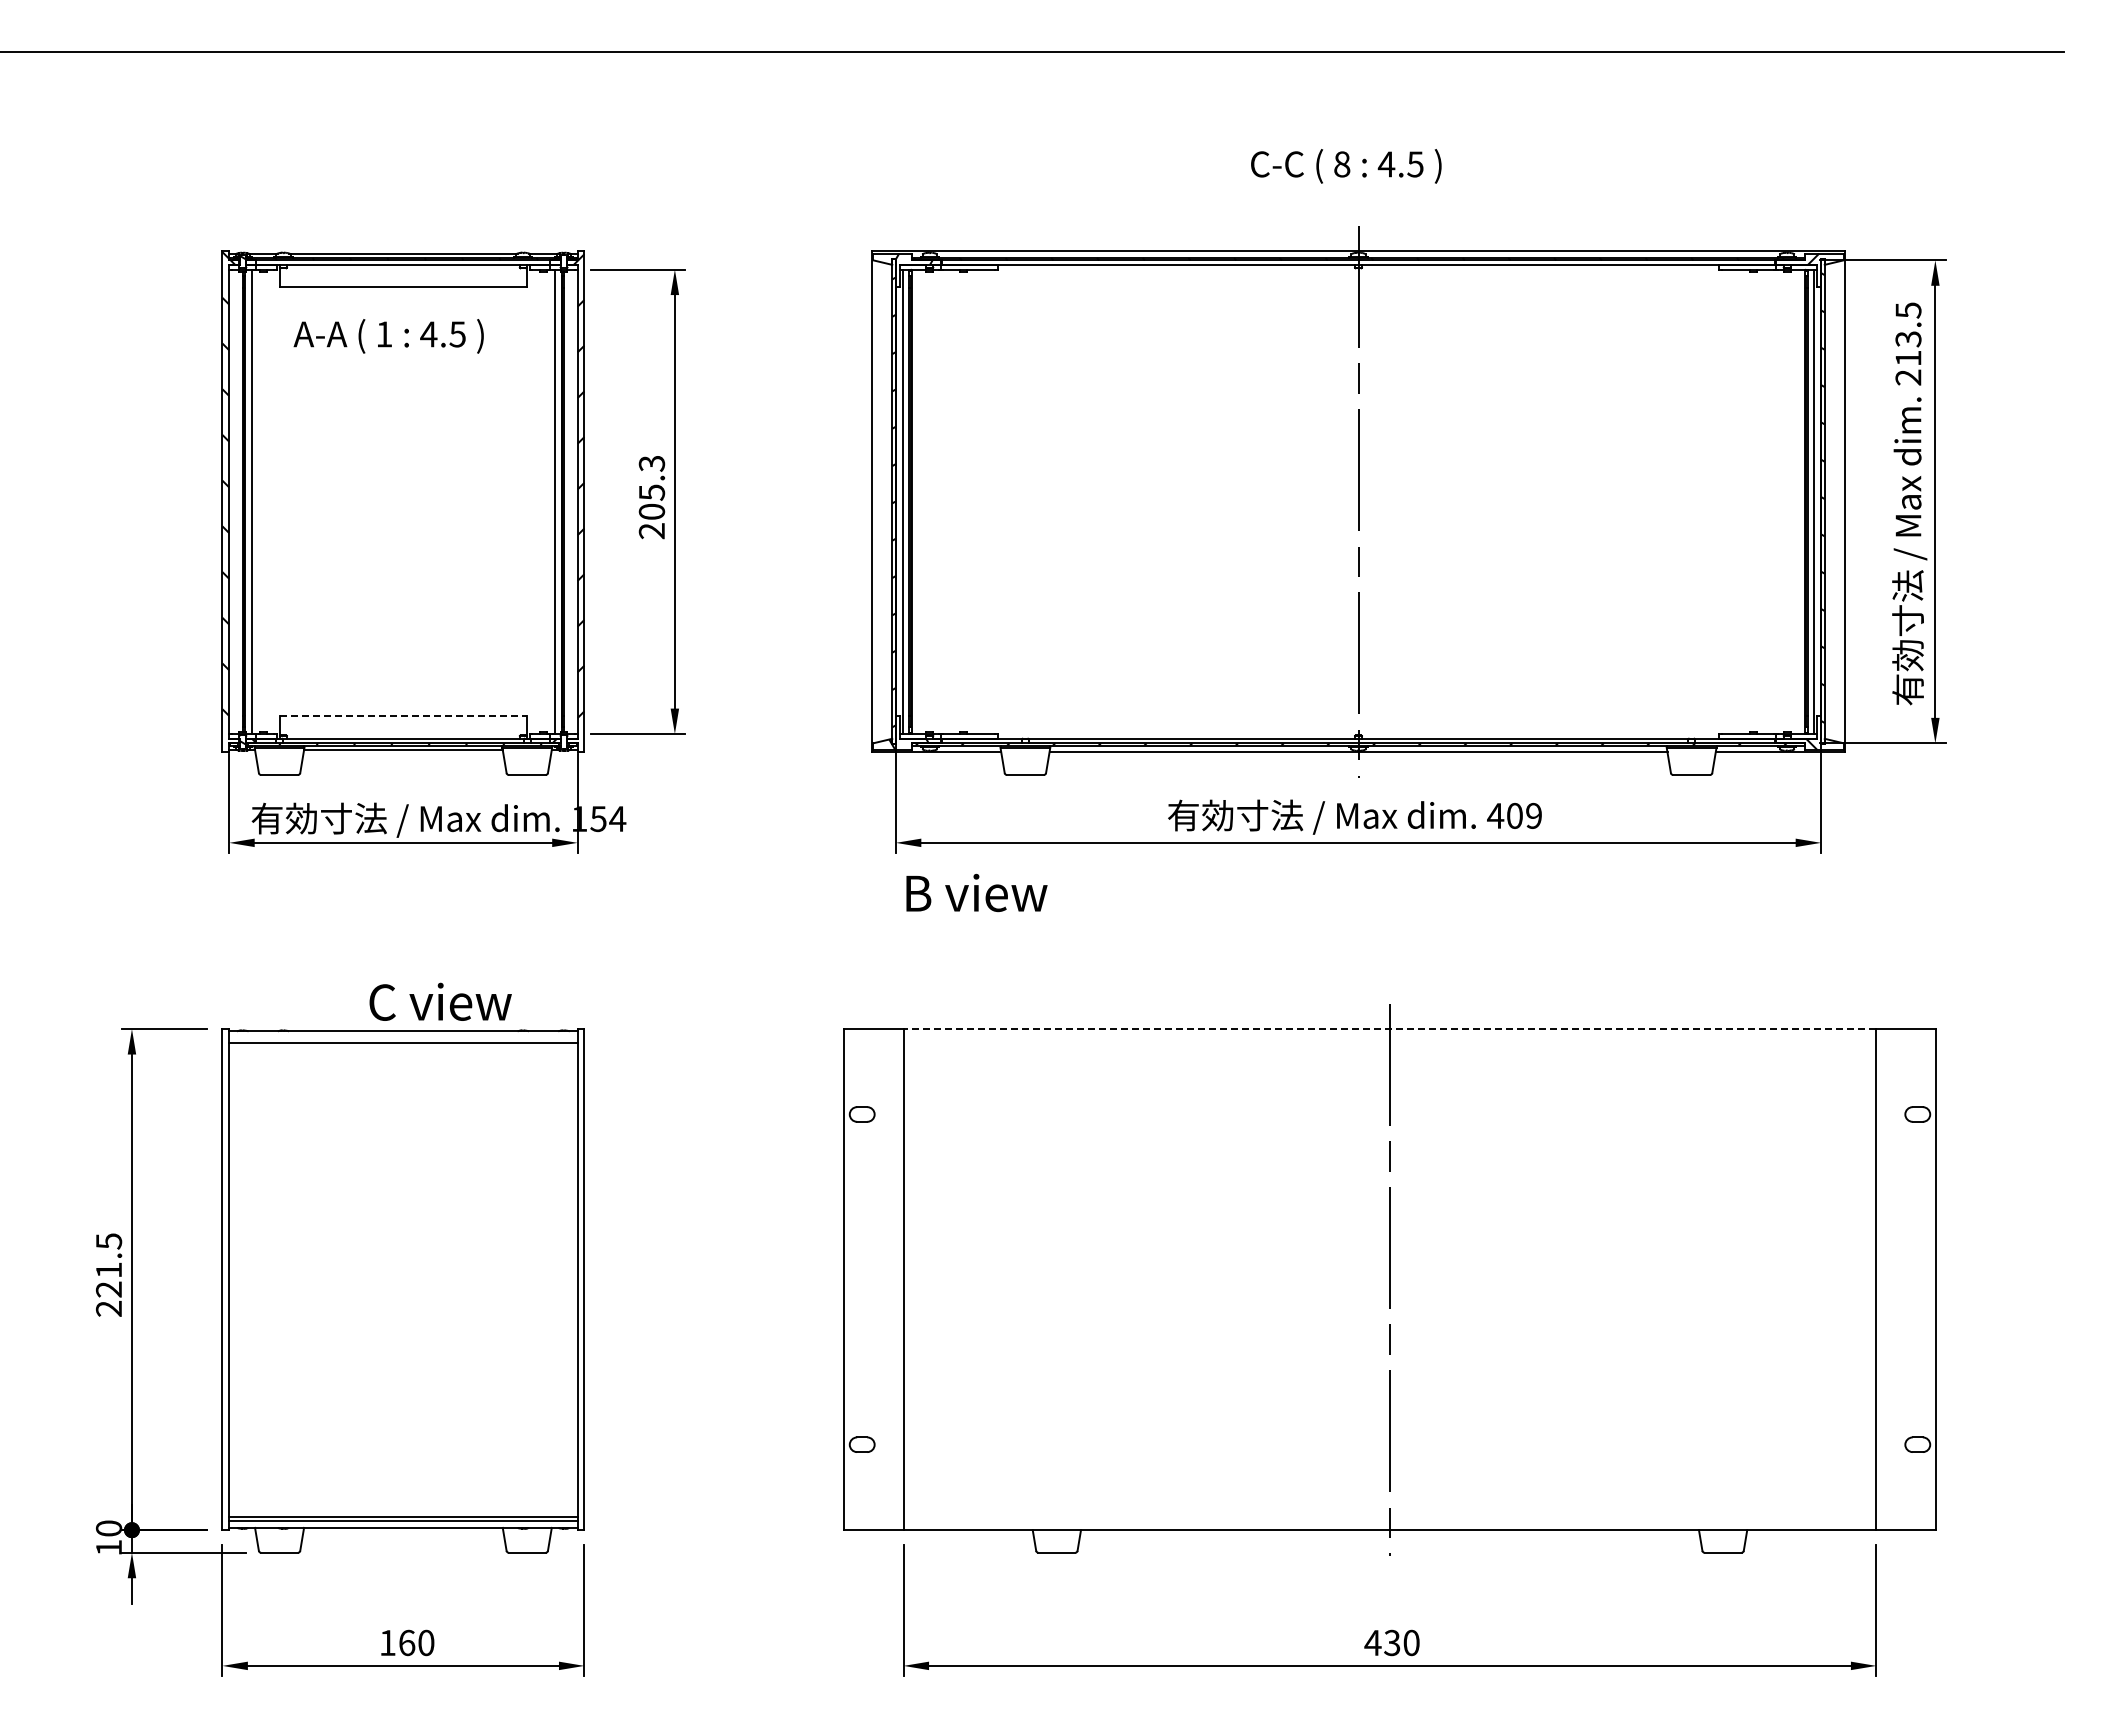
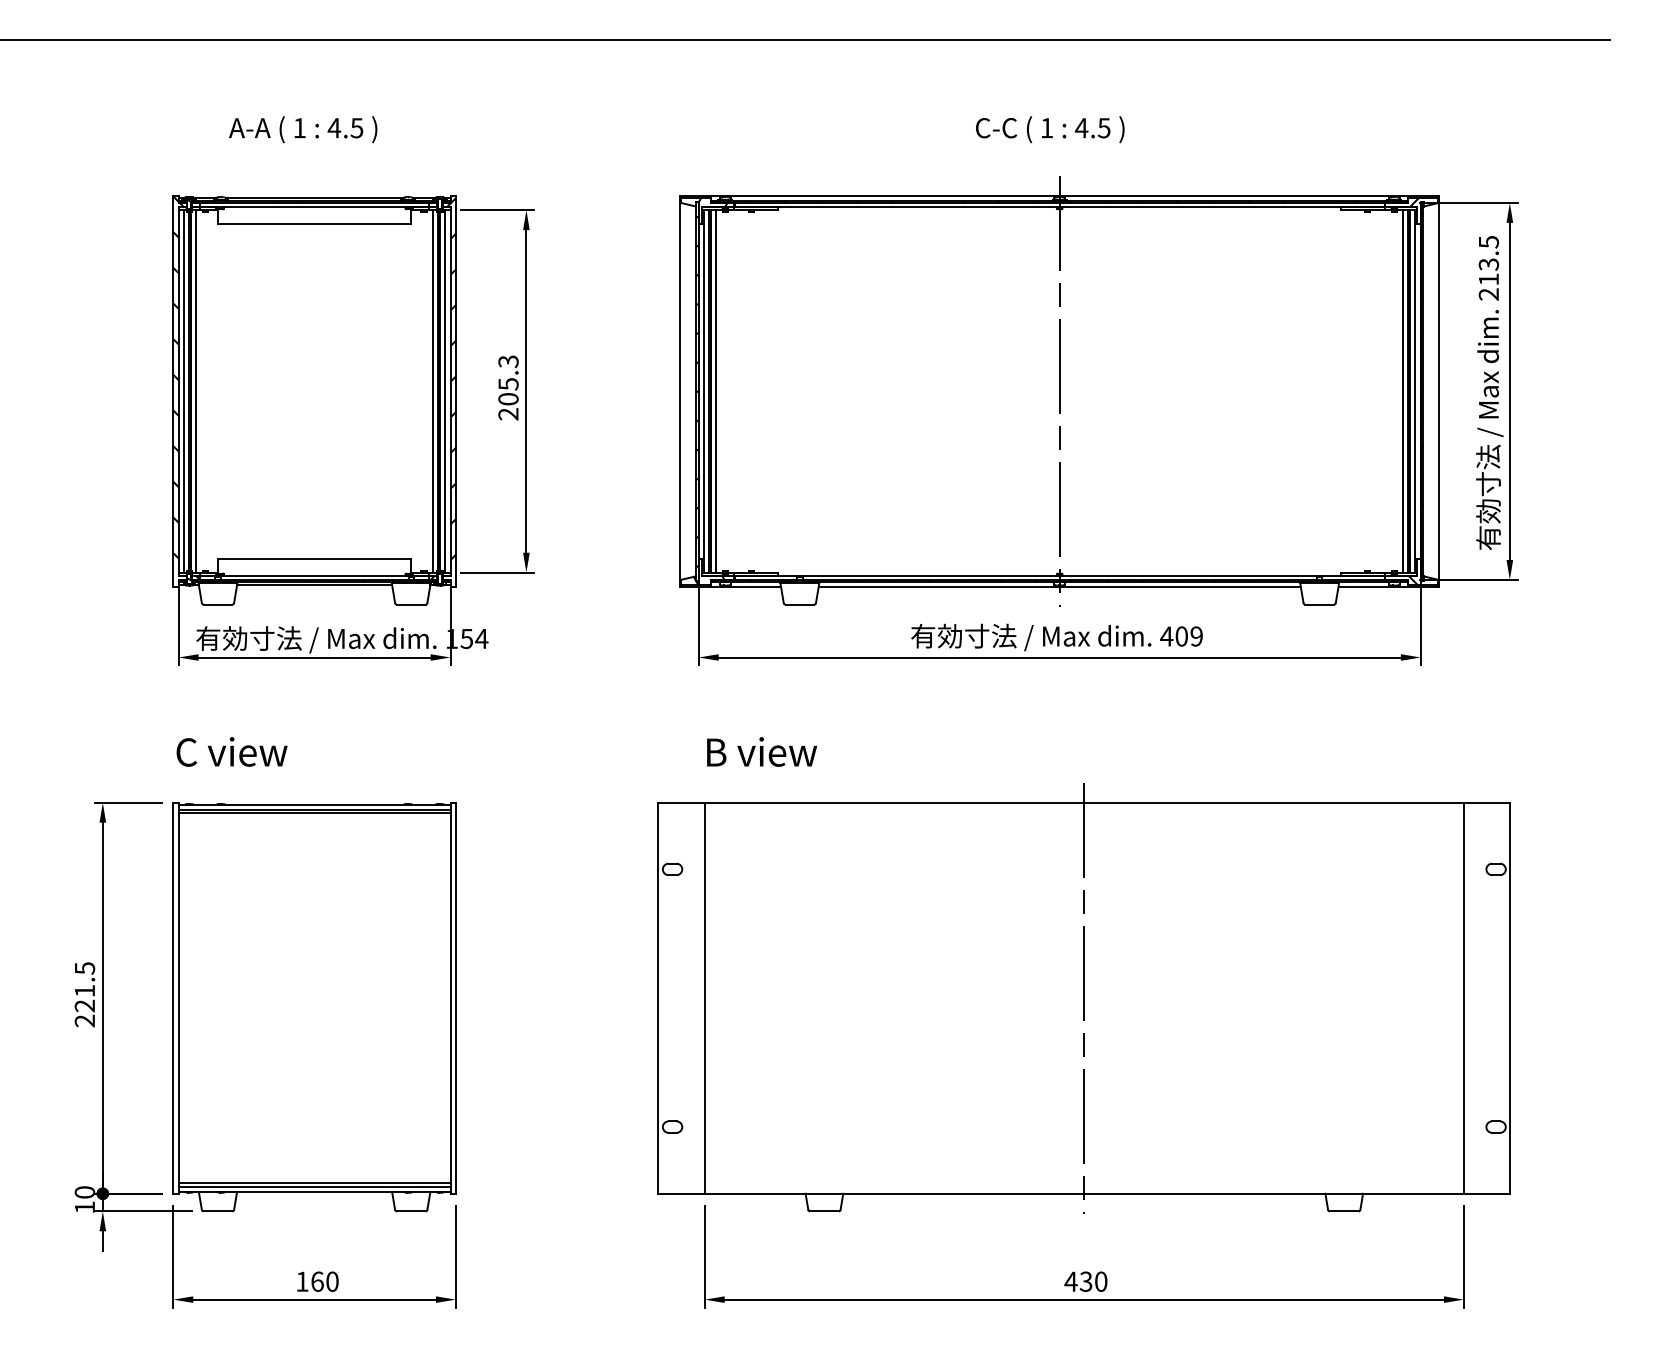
text: (1342, 164) -> (1047, 128), 8 -> 1
text: (388, 336) -> (302, 129), moved
line: (236, 501) -> (184, 391), added
line: (570, 501) -> (444, 391), added
line: (918, 501) -> (716, 391), added
line: (1798, 501) -> (1403, 391), added
line: (403, 716) -> (314, 558), dashed -> solid
text: (976, 892) -> (761, 751), moved
text: (440, 1001) -> (231, 751), moved
line: (1389, 1029) -> (1083, 803), dashed -> solid
line: (403, 1038) -> (314, 810), added

